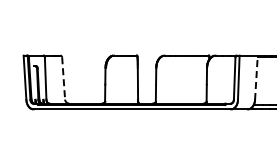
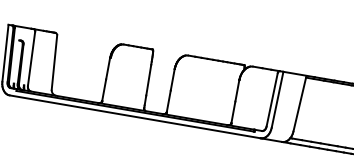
line: (63, 78) -> (54, 62), dashed -> solid
line: (256, 78) -> (299, 104), dashed -> solid

